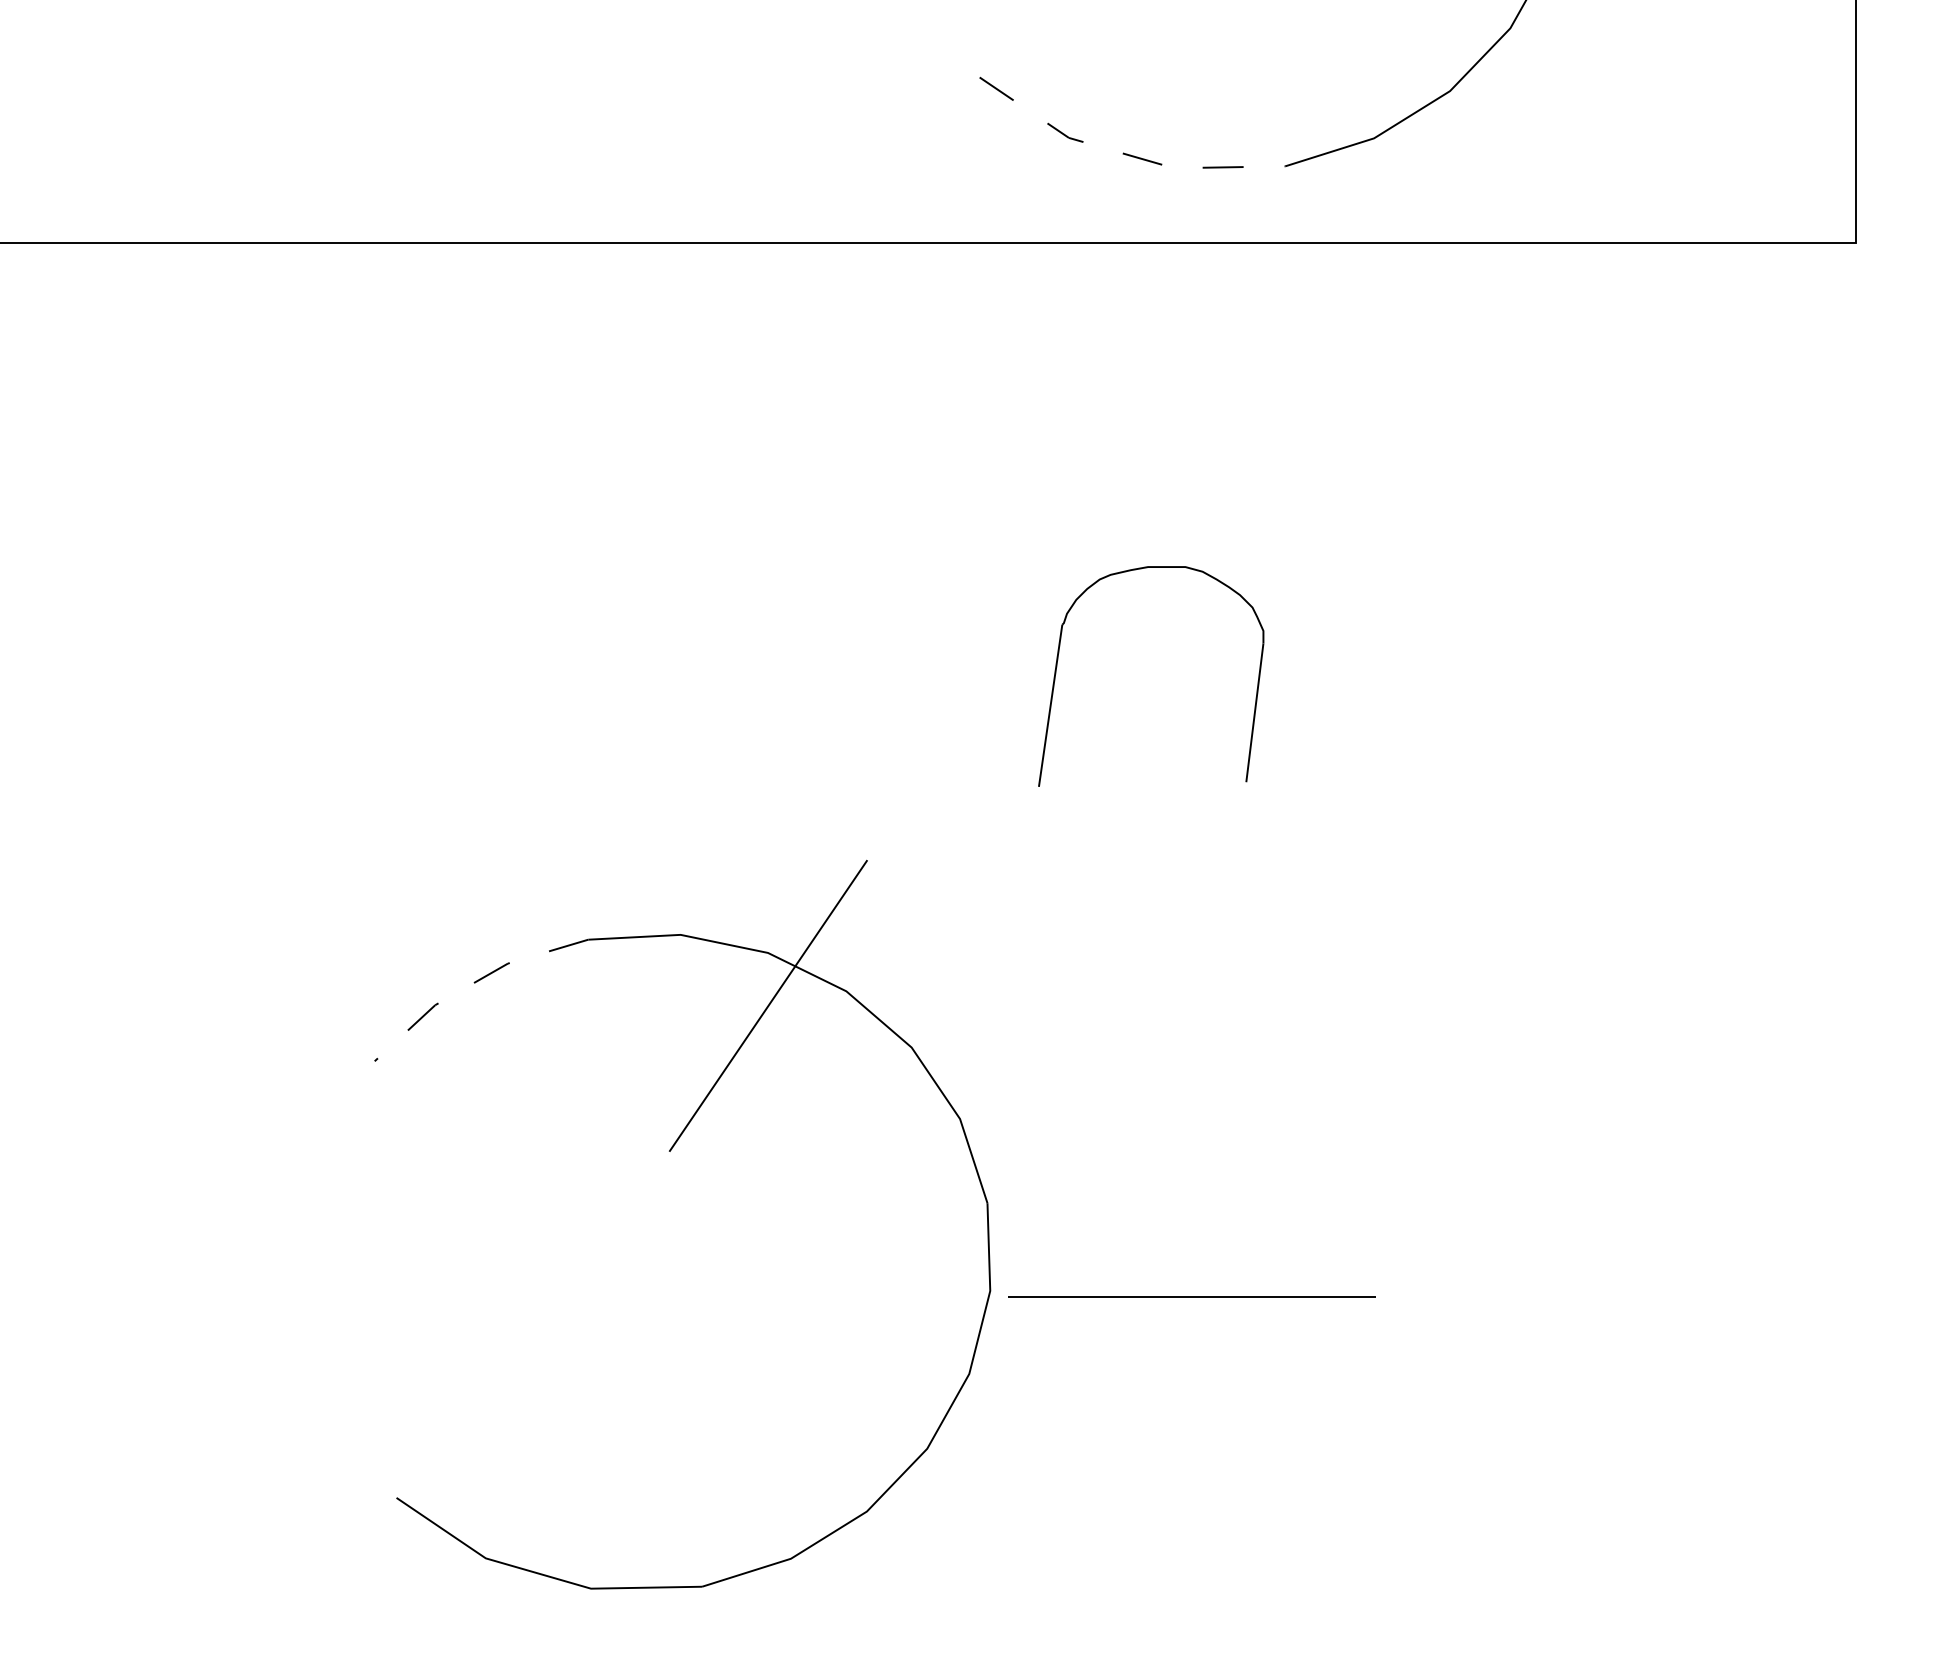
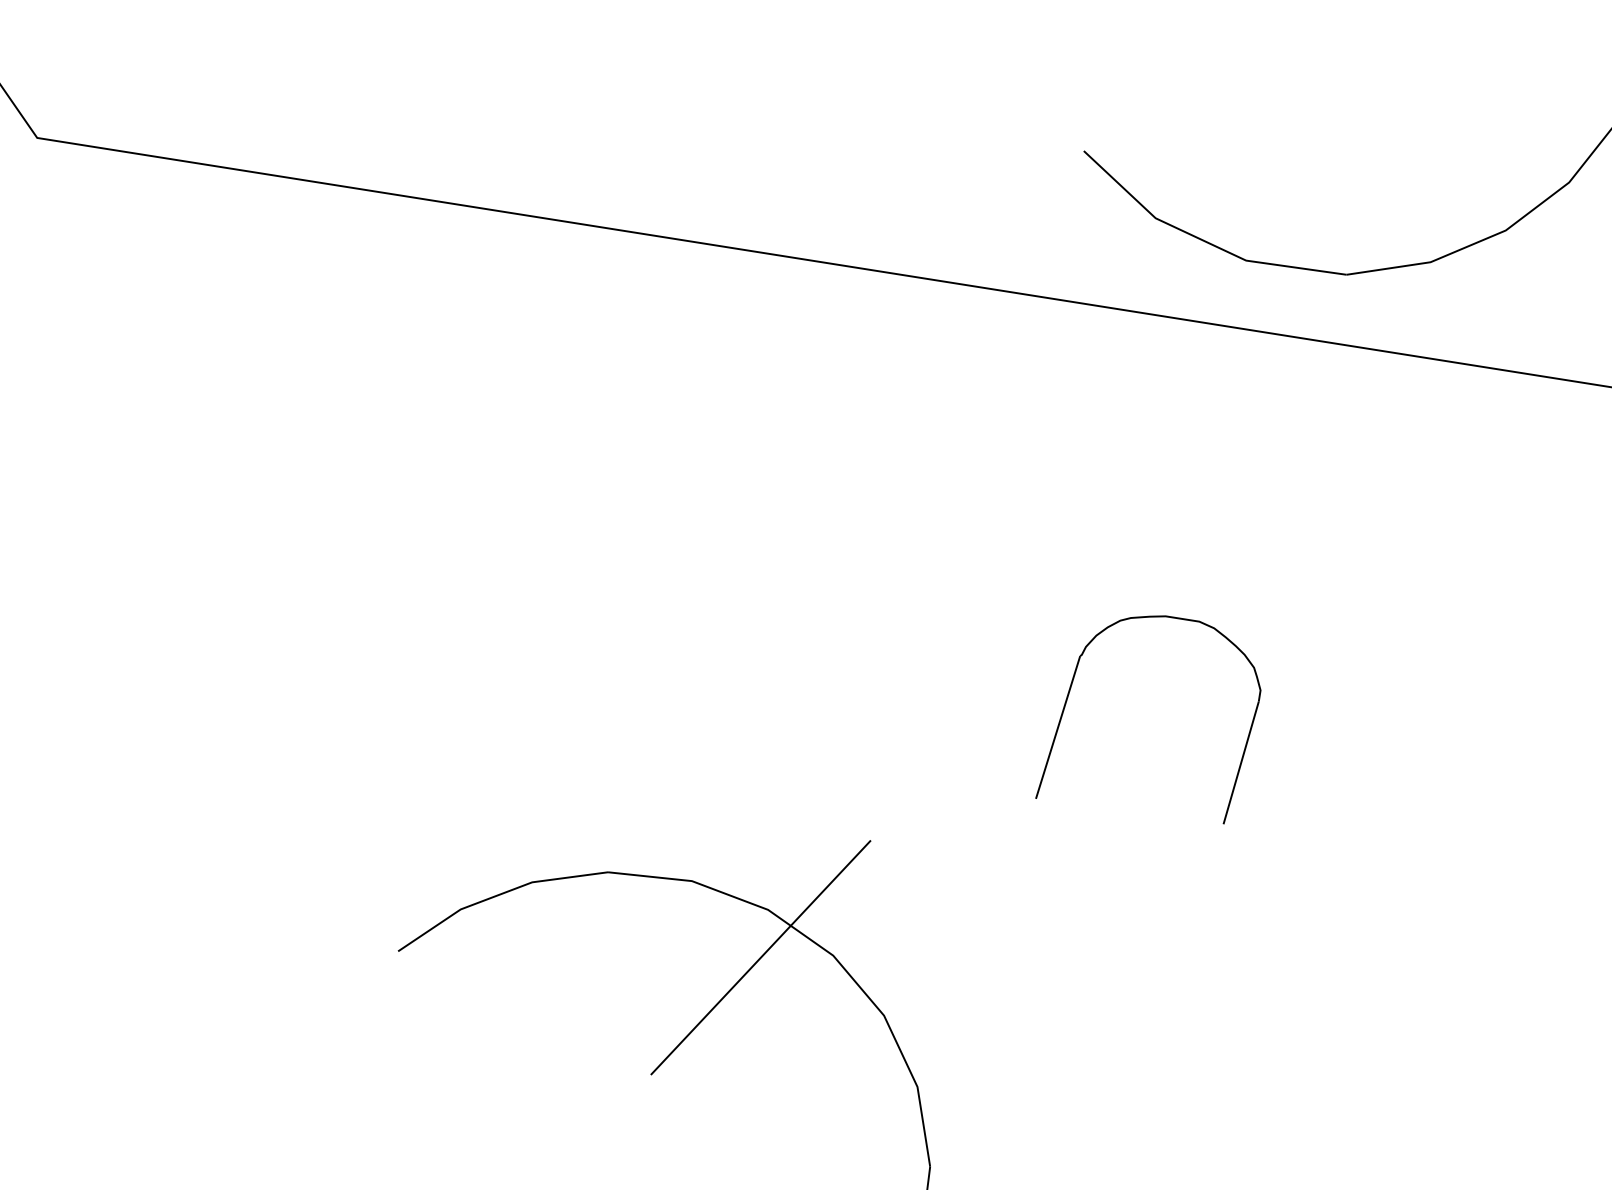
line: (1123, 153) -> (1202, 240), dashed -> solid
line: (471, 984) -> (496, 895), dashed -> solid

